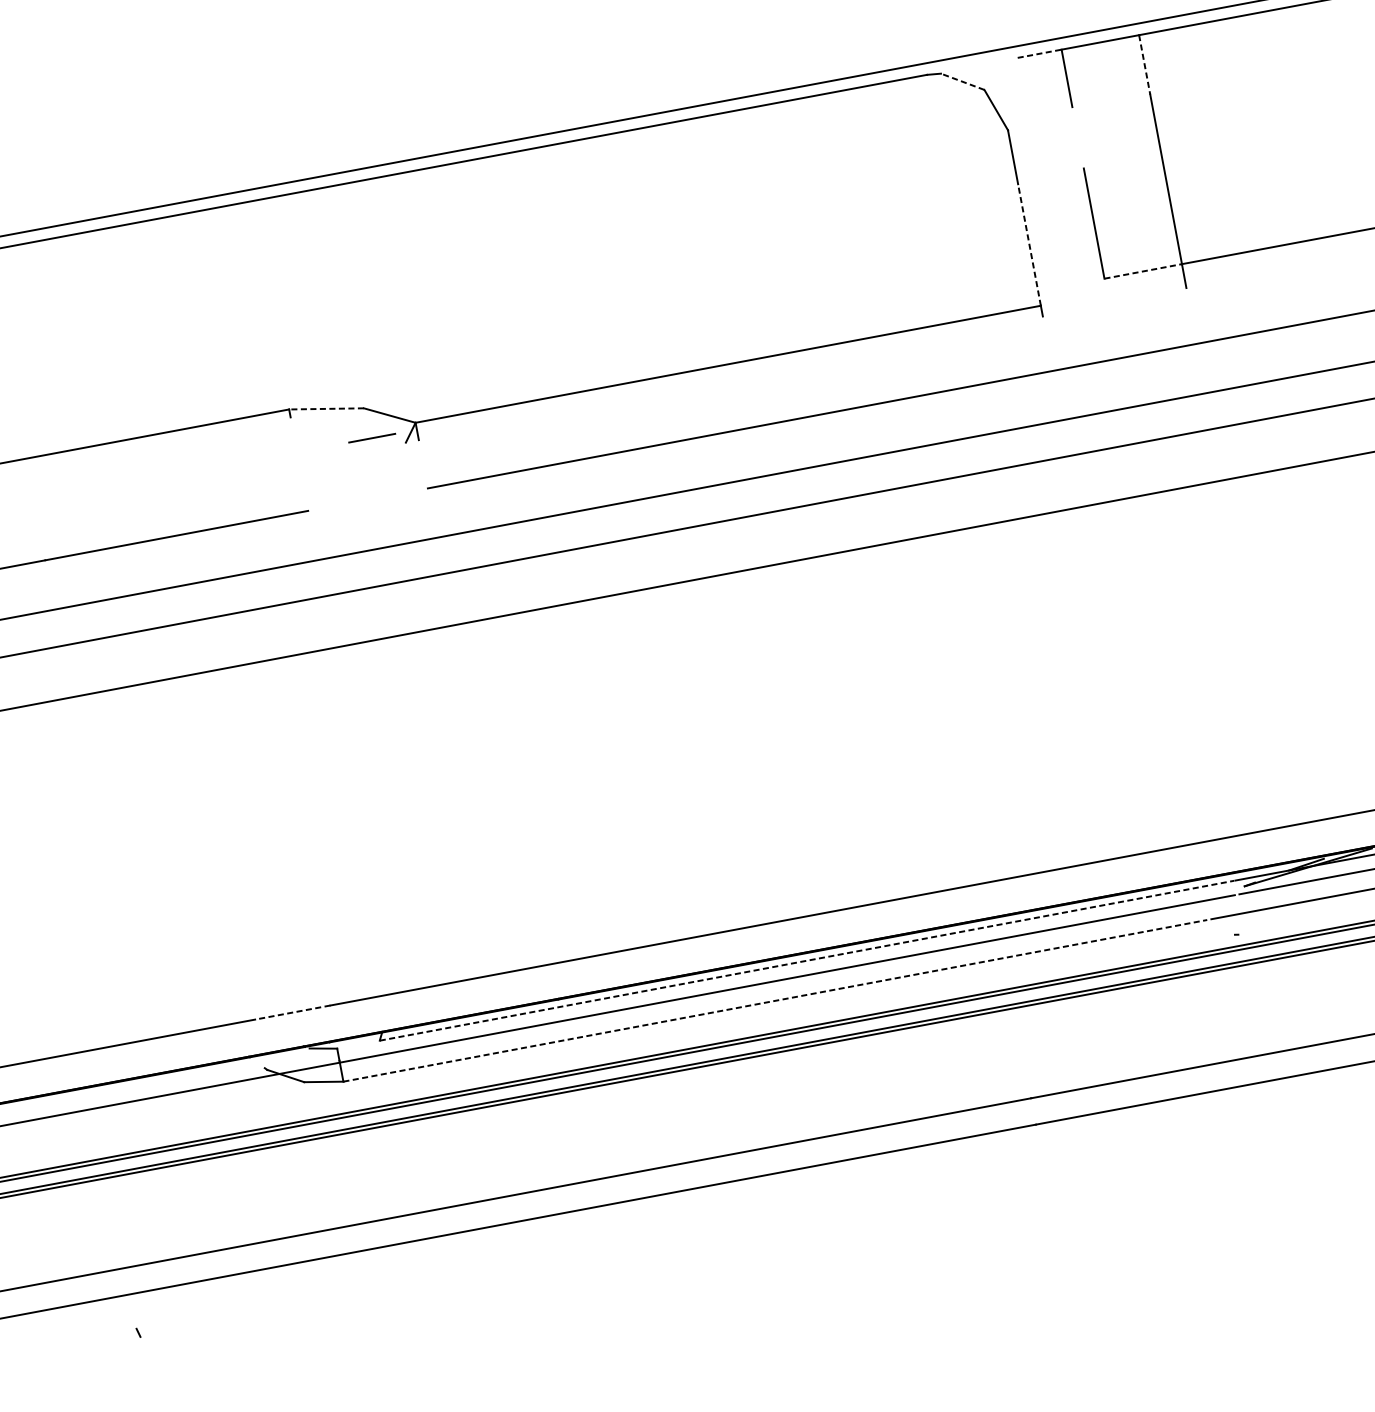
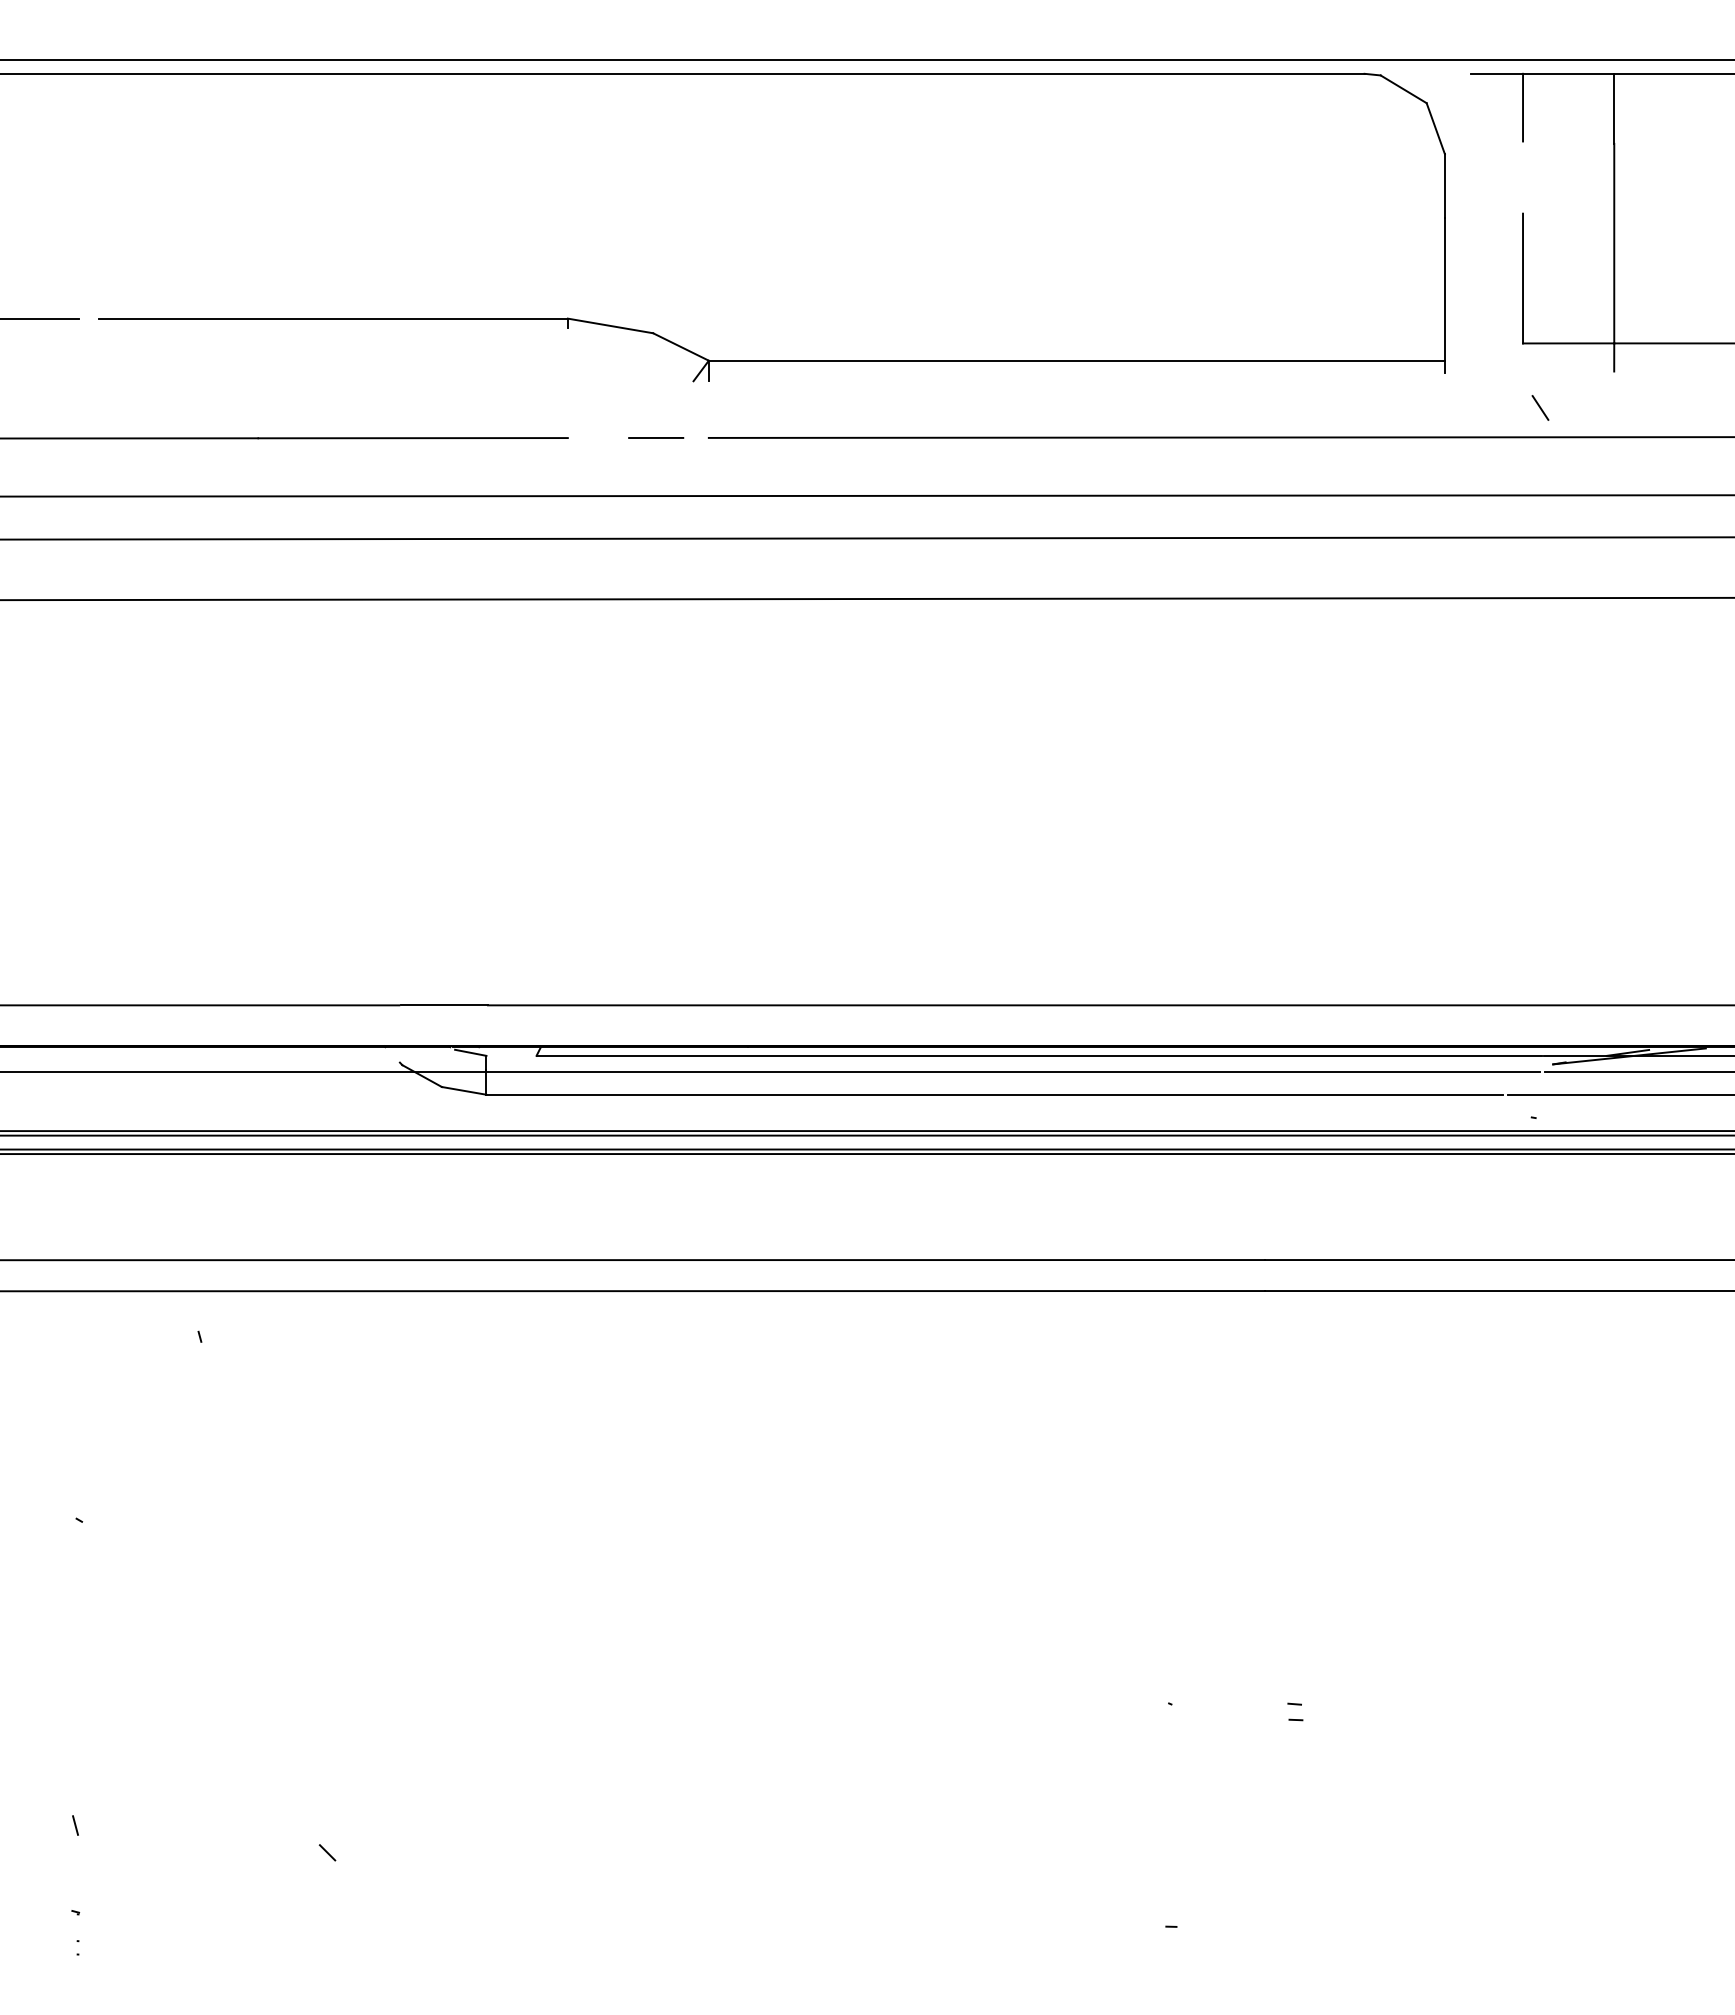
line: (1039, 53) -> (1497, 73), dashed -> solid
line: (1145, 65) -> (1614, 109), dashed -> solid
line: (962, 81) -> (1403, 89), dashed -> solid
line: (1029, 245) -> (1444, 289), dashed -> solid
line: (1143, 271) -> (1568, 343), dashed -> solid
line: (1129, 330) -> (1540, 407), added
line: (326, 408) -> (610, 325), dashed -> solid
line: (372, 437) -> (656, 437), moved
line: (806, 960) -> (1039, 1055), dashed -> solid
line: (775, 1000) -> (995, 1094), dashed -> solid
line: (293, 1012) -> (444, 1005), dashed -> solid

